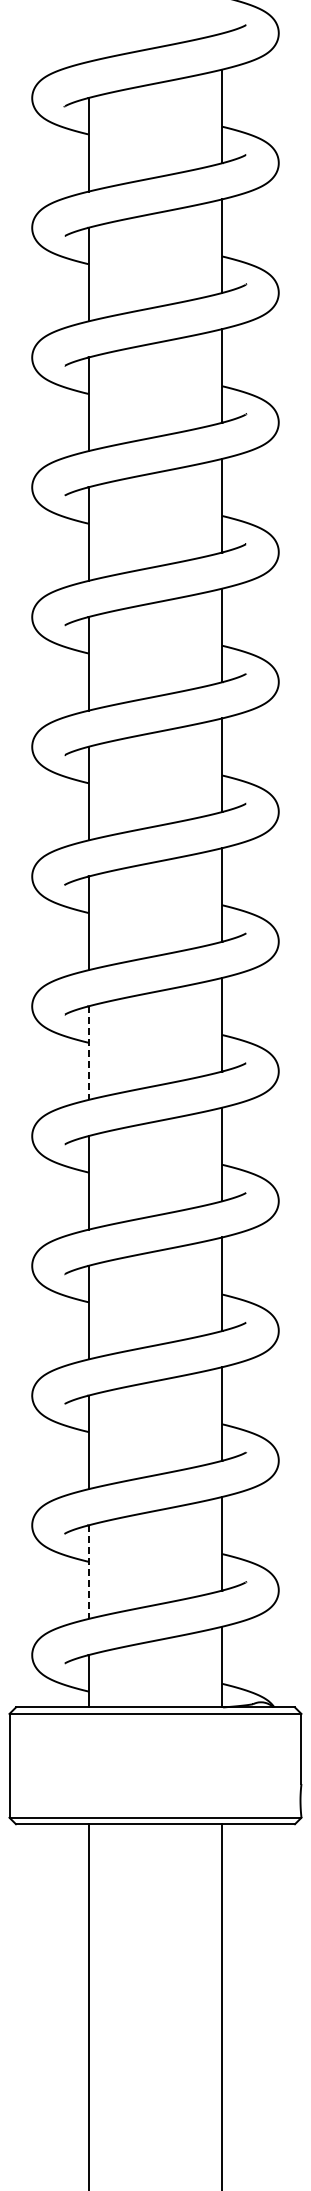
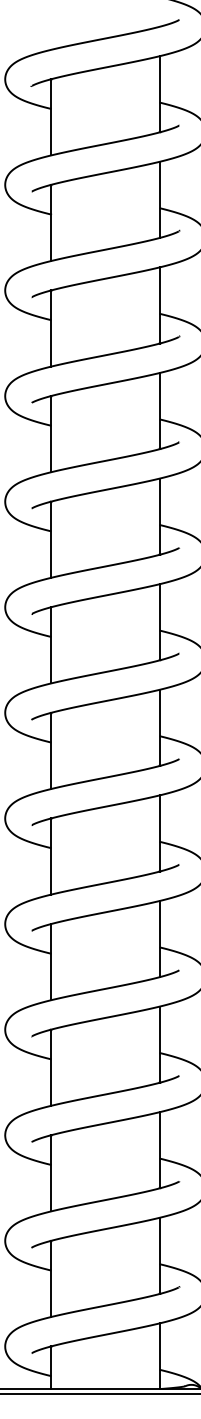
line: (88, 1053) -> (51, 856), dashed -> solid
line: (88, 1572) -> (51, 1279), dashed -> solid

